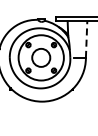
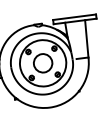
line: (86, 39) -> (86, 38), dashed -> solid

